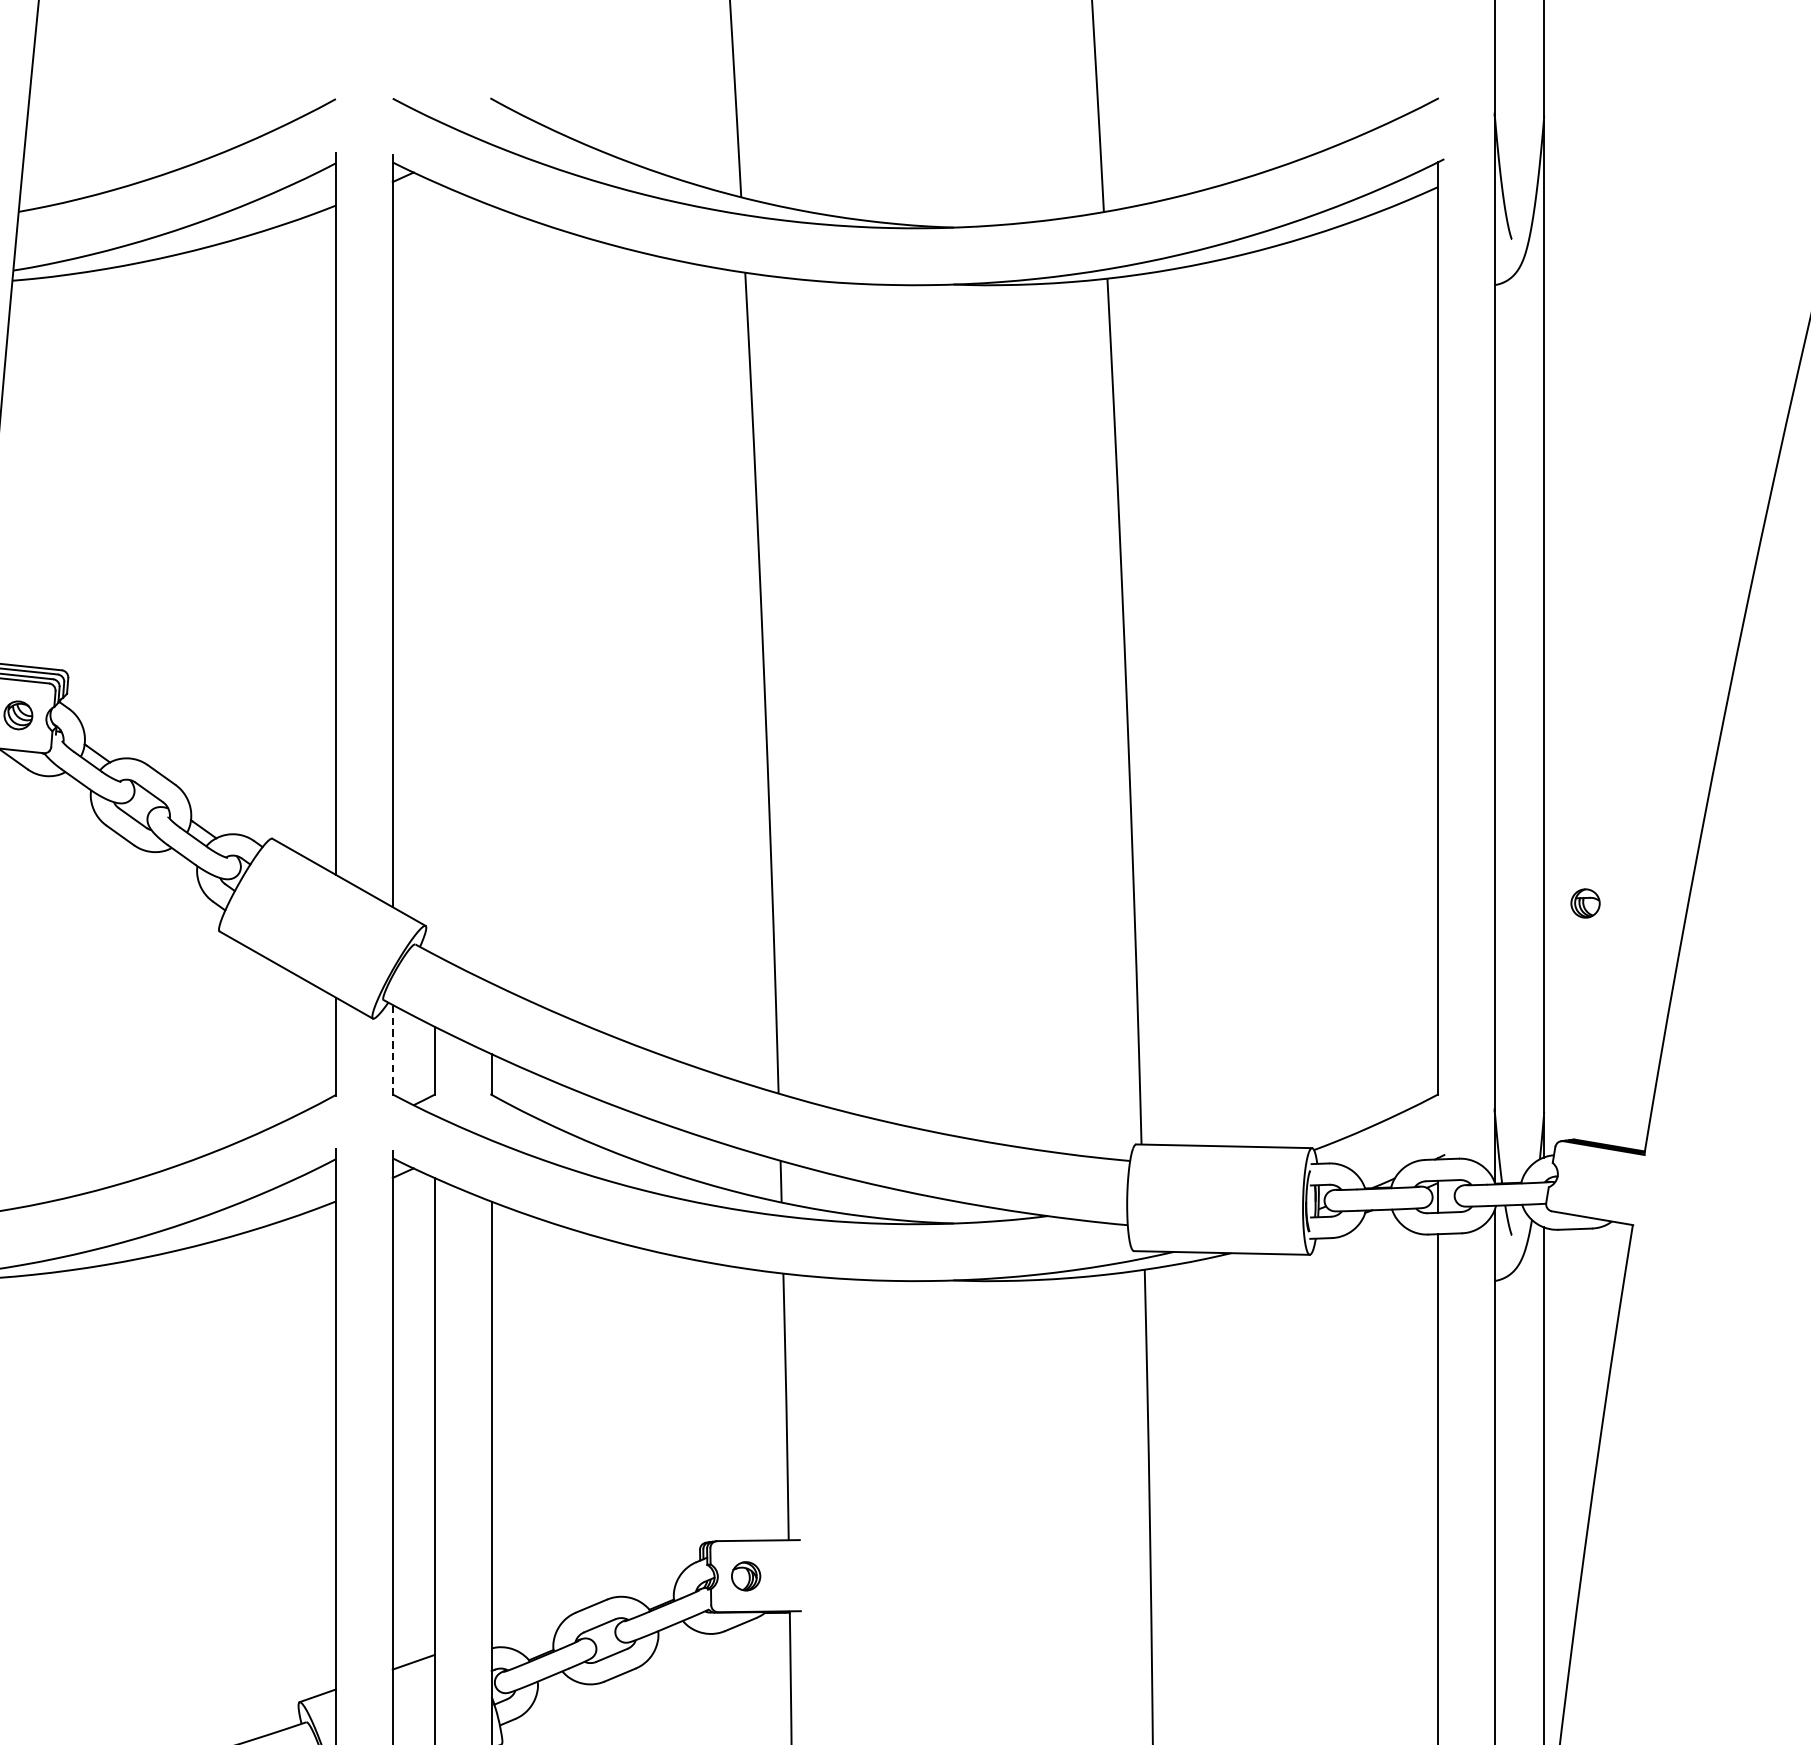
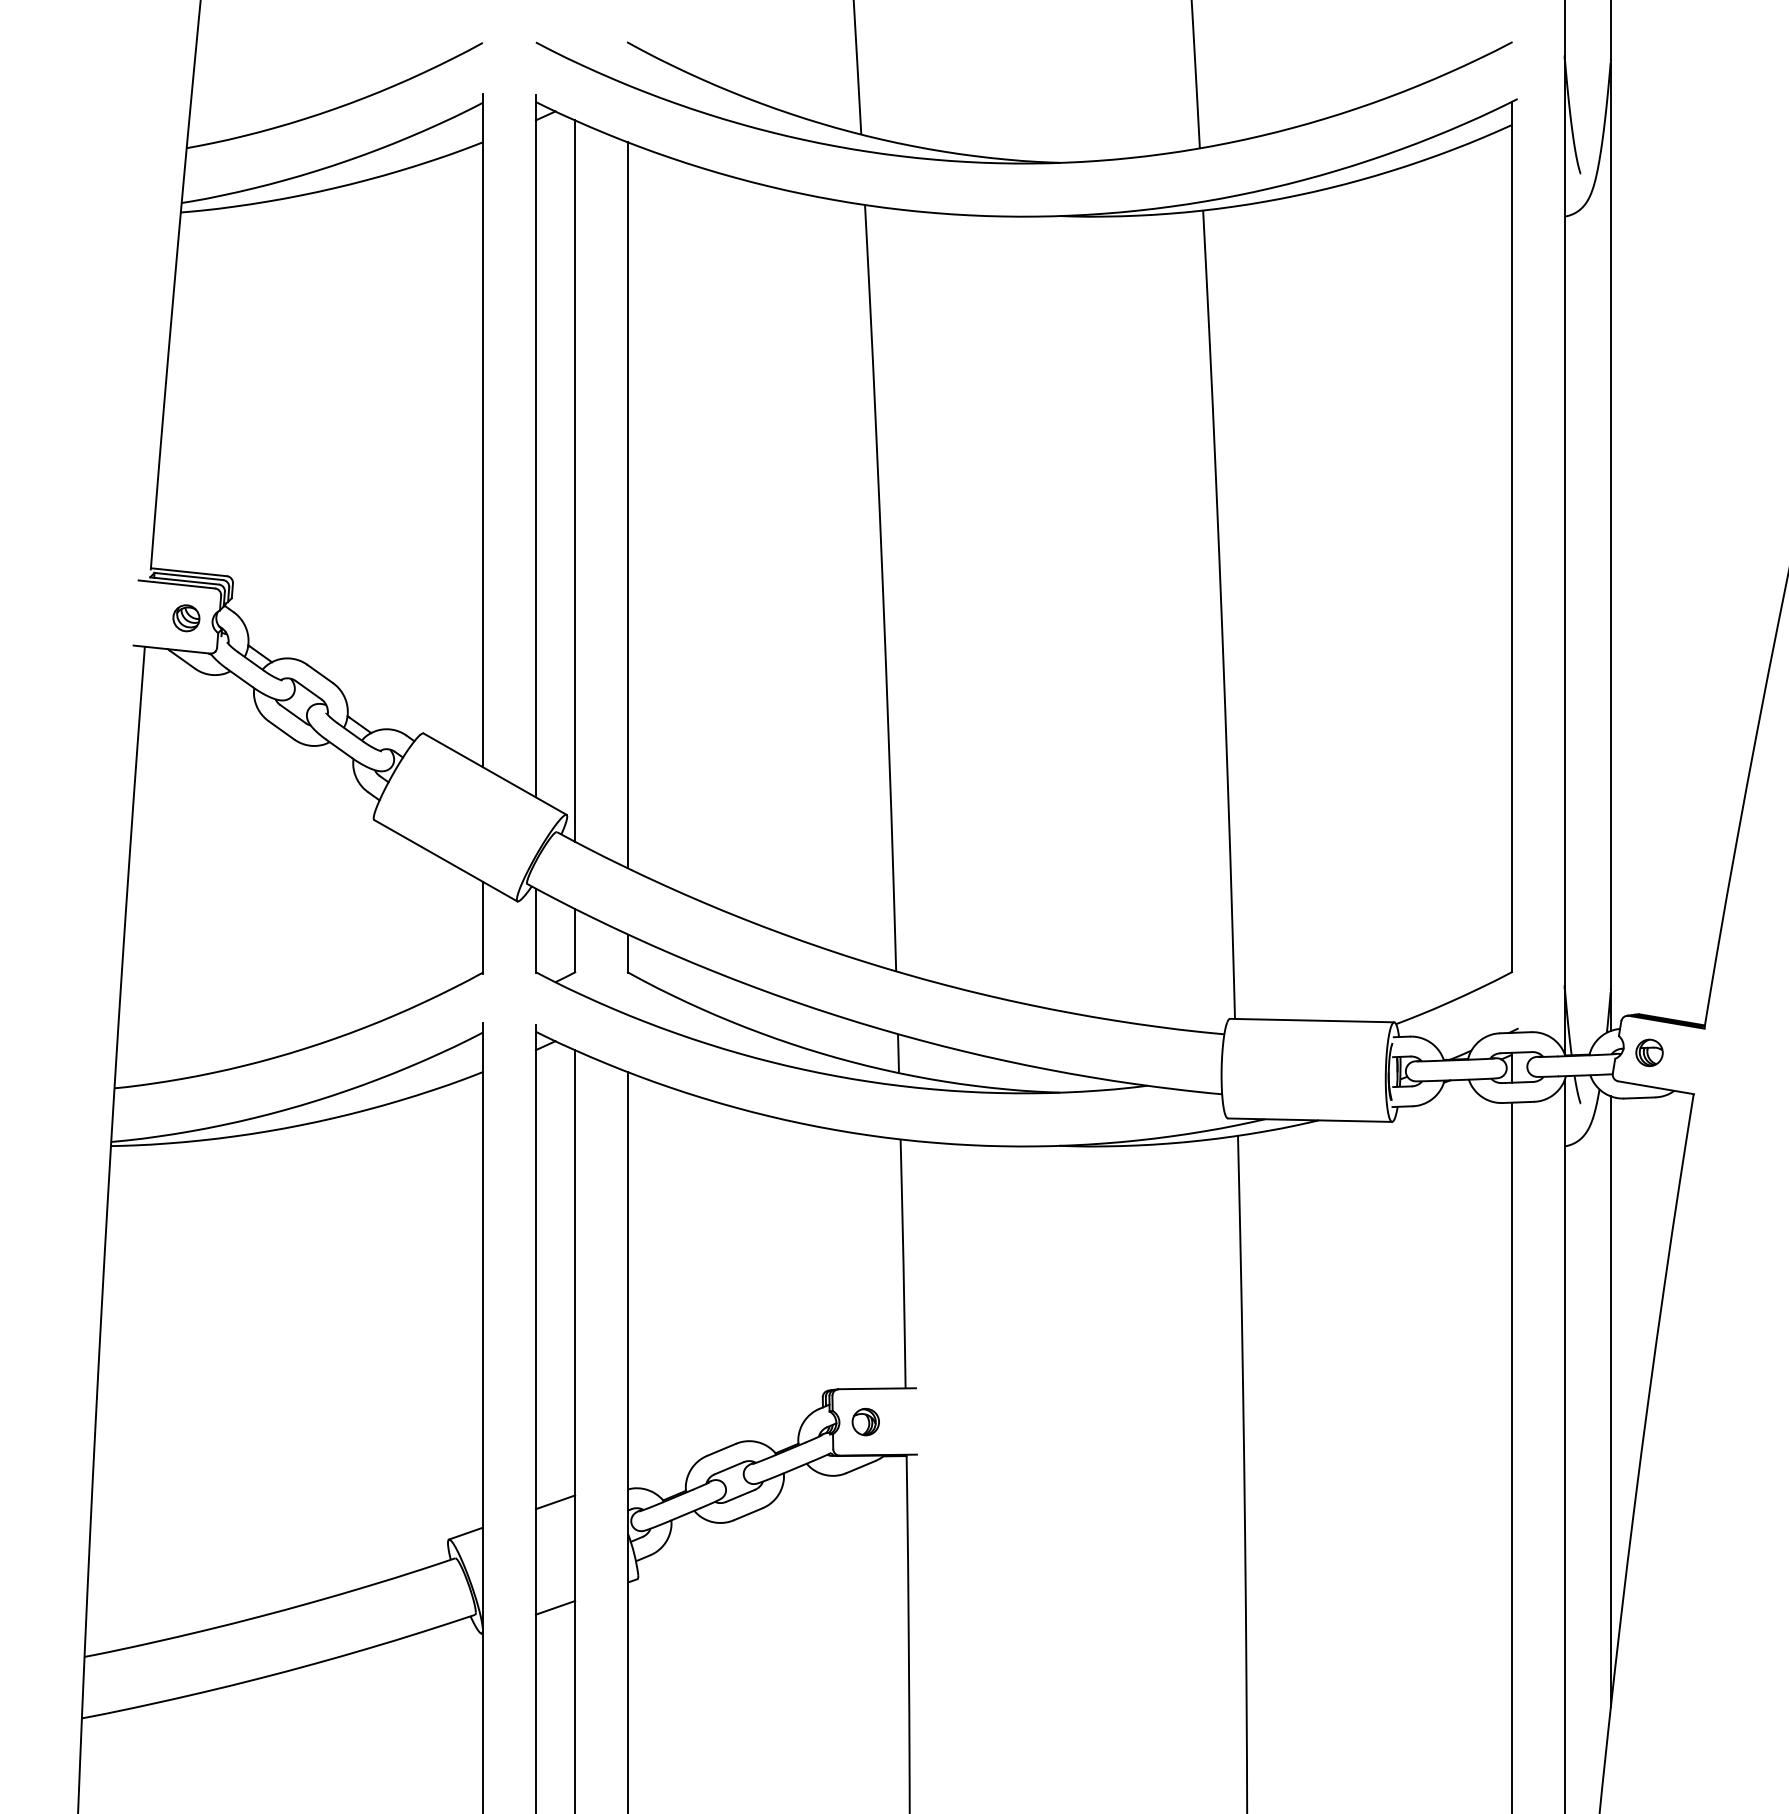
line: (435, 567) -> (575, 480), added
line: (491, 594) -> (628, 505), added
part: (1585, 903) -> (1649, 1052), moved
line: (392, 1049) -> (535, 930), dashed -> solid

